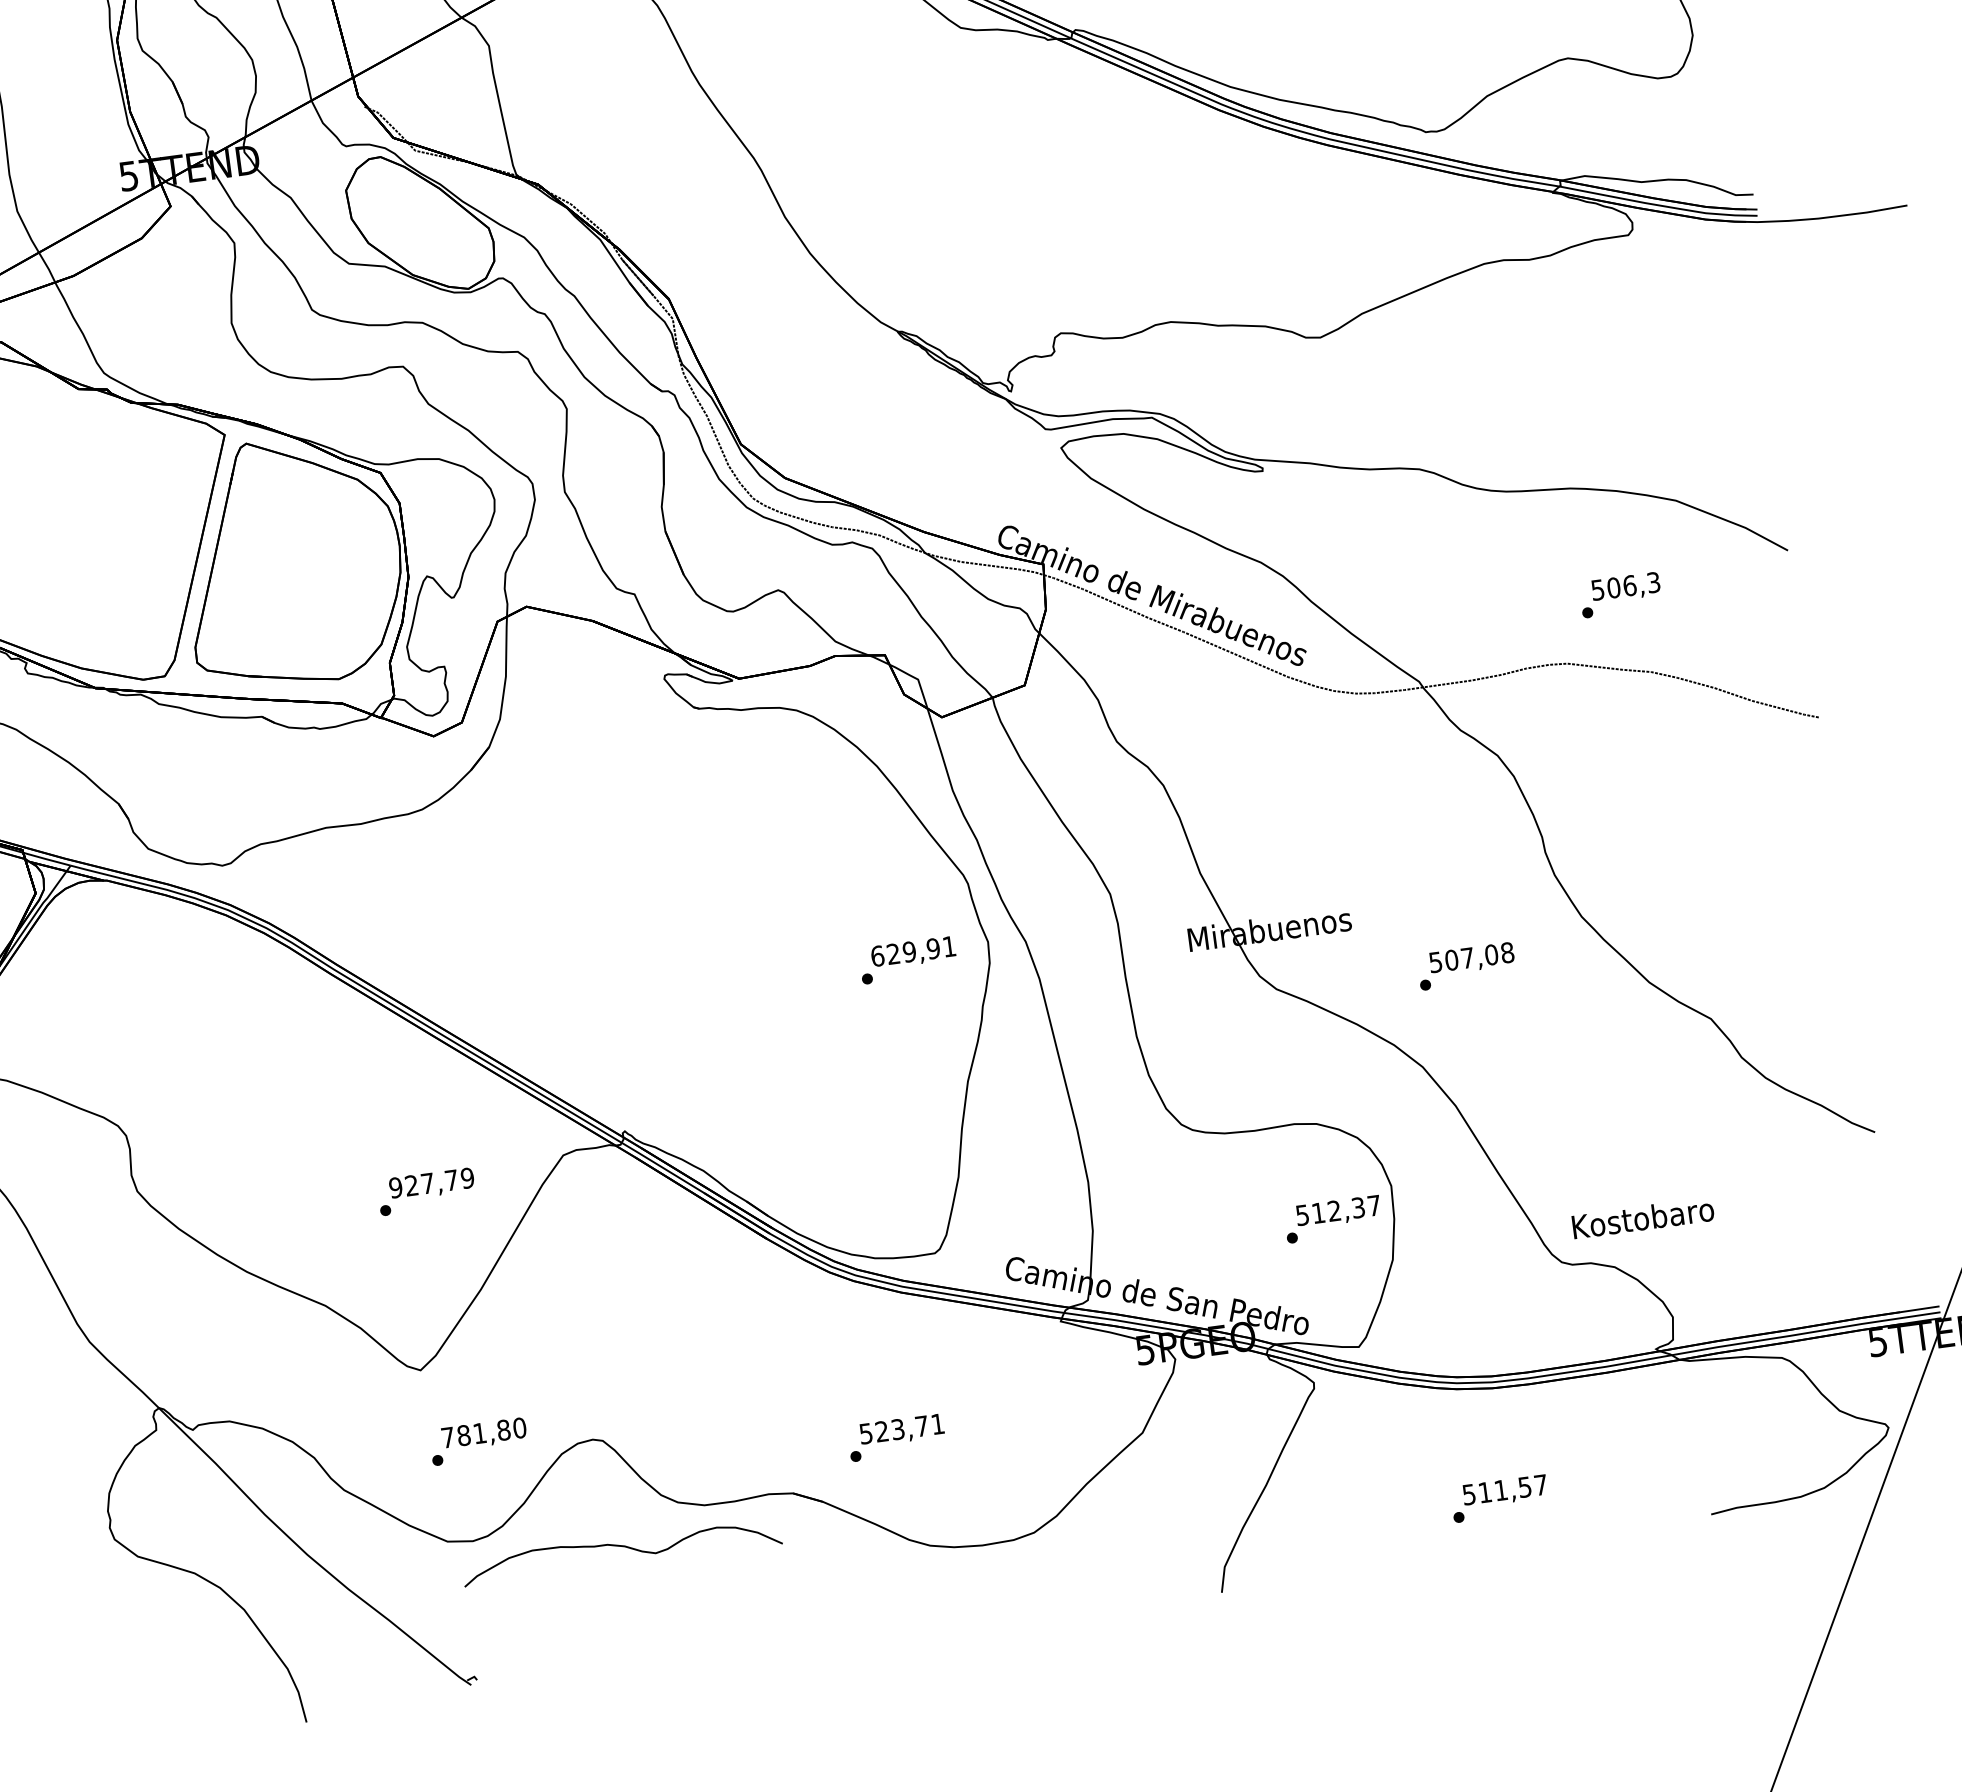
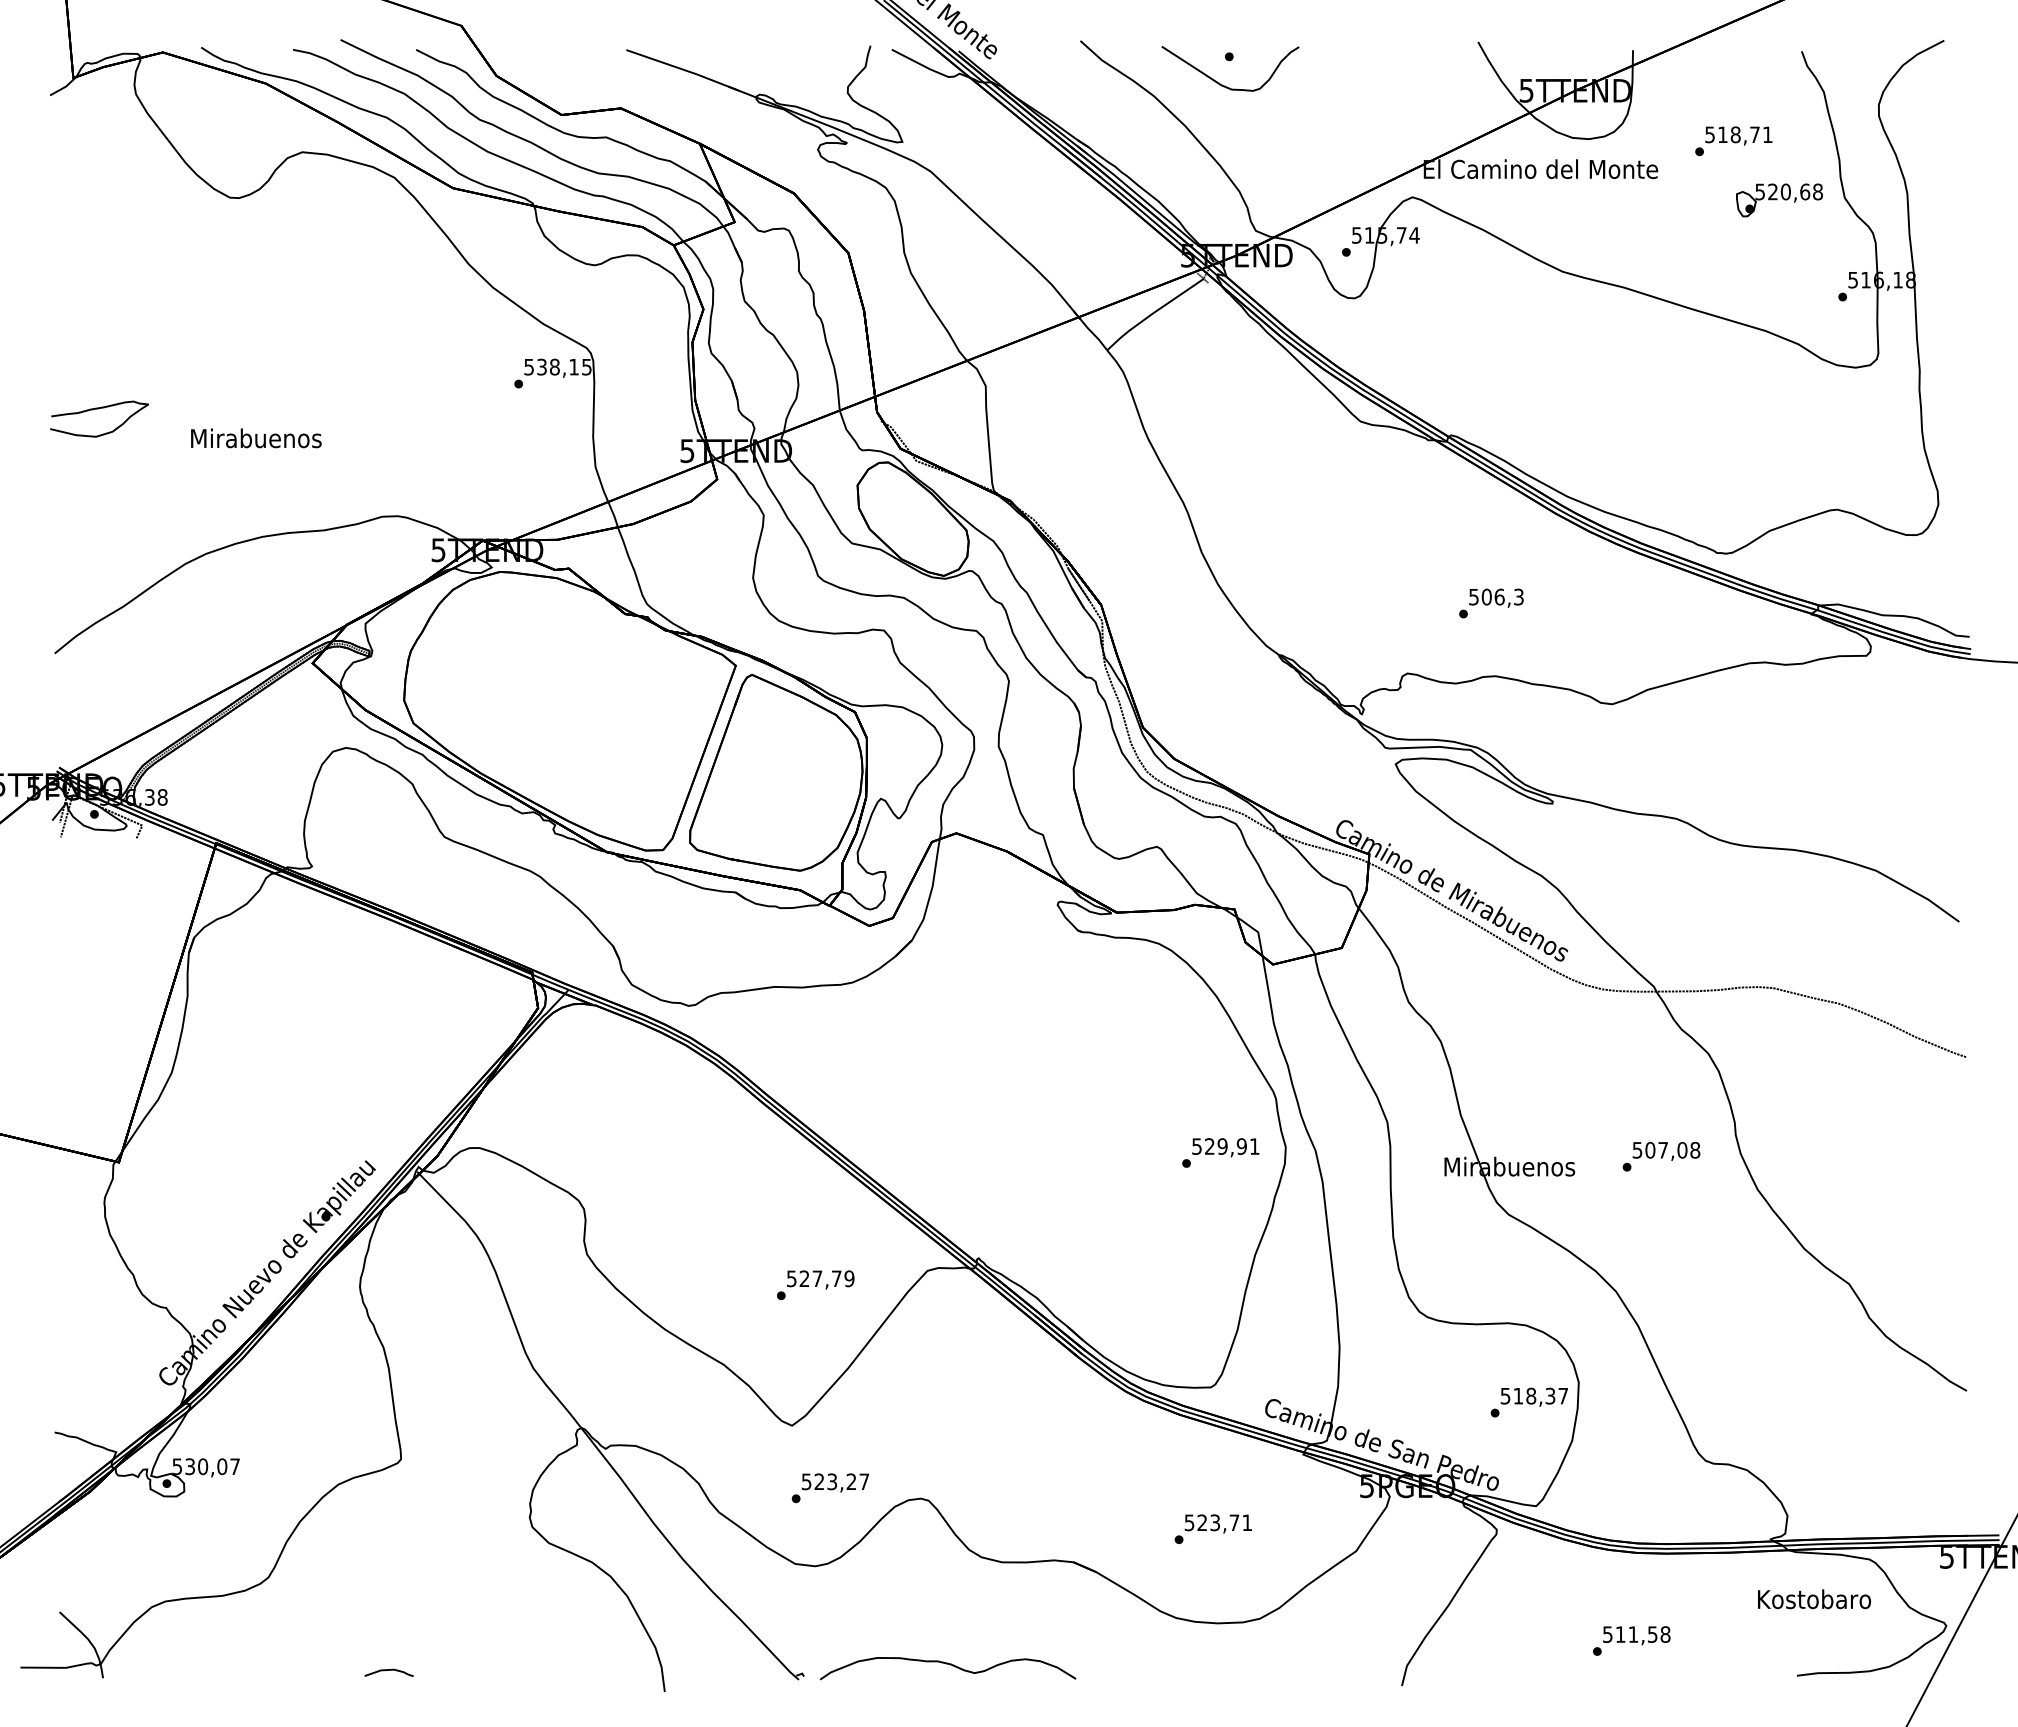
text: (1620, 595) -> (1491, 603), moved
text: (878, 956) -> (1197, 1146), 629,91 -> 529,91
text: (1466, 966) -> (1661, 1156), moved
text: (395, 1187) -> (791, 1278), 927,79 -> 527,79
text: (1334, 1210) -> (1531, 1395), 512,37 -> 518,37
text: (1643, 1218) -> (1814, 1599), moved
text: (483, 1432) -> (835, 1481), 781,80 -> 523,27
text: (895, 1436) -> (1212, 1528), moved
text: (1540, 1484) -> (1665, 1634), 511,57 -> 511,58
curve: (624, 1547) -> (950, 1665), moved

